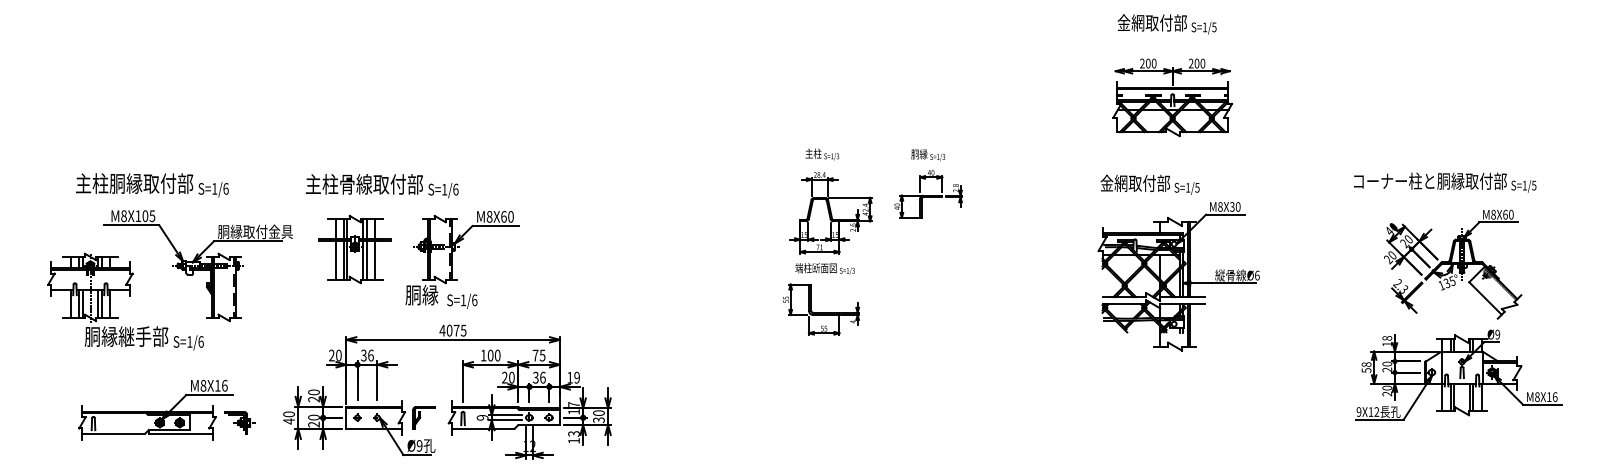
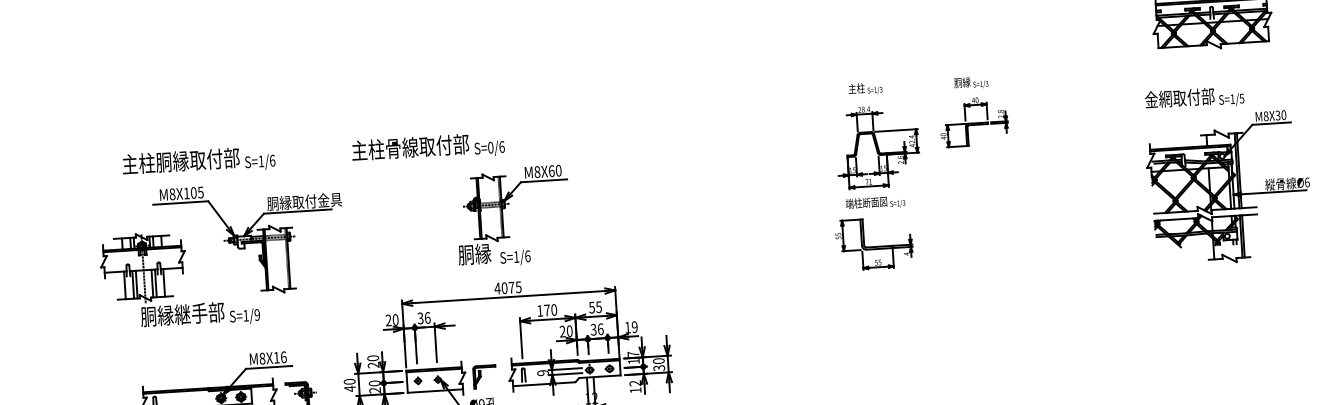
text: (444, 189) -> (490, 147), S=1/6 -> S=0/6
part: (354, 249) -> (404, 213), removed
text: (200, 341) -> (256, 314), S=1/6 -> S=1/9
text: (490, 355) -> (546, 310), 100 -> 170
text: (535, 355) -> (591, 307), 75 -> 55
text: (573, 433) -> (634, 383), 13 -> 12

